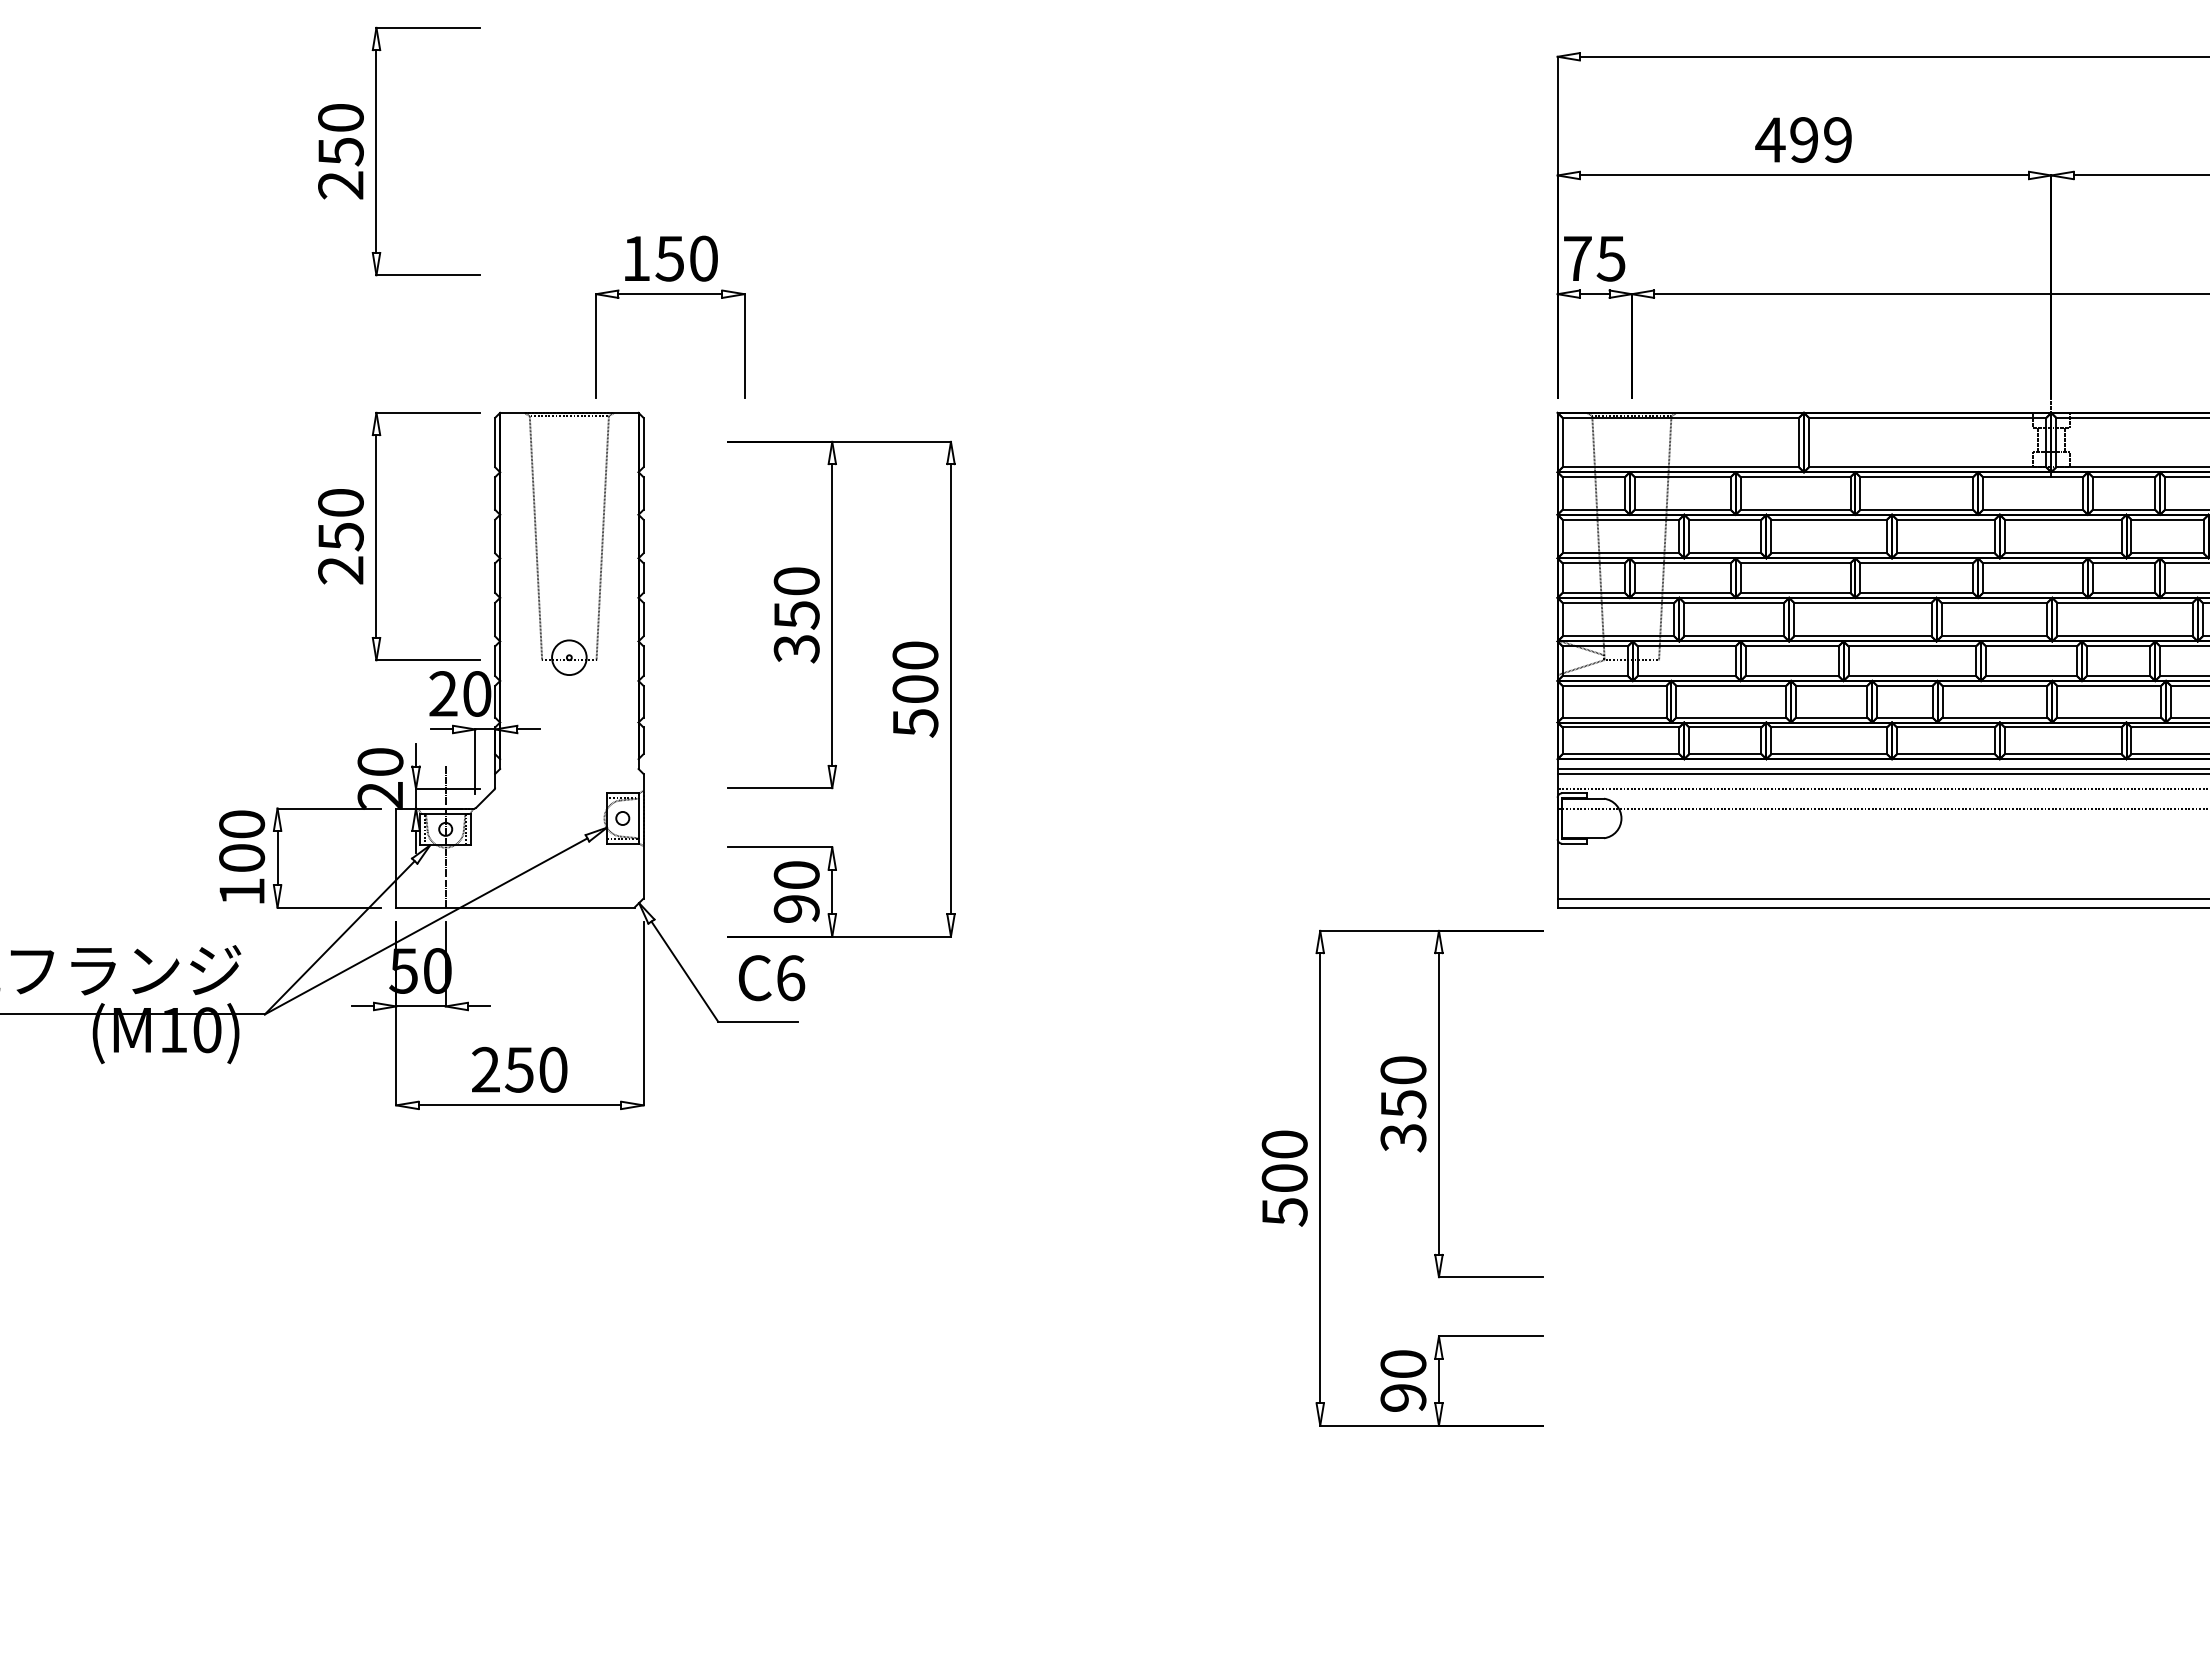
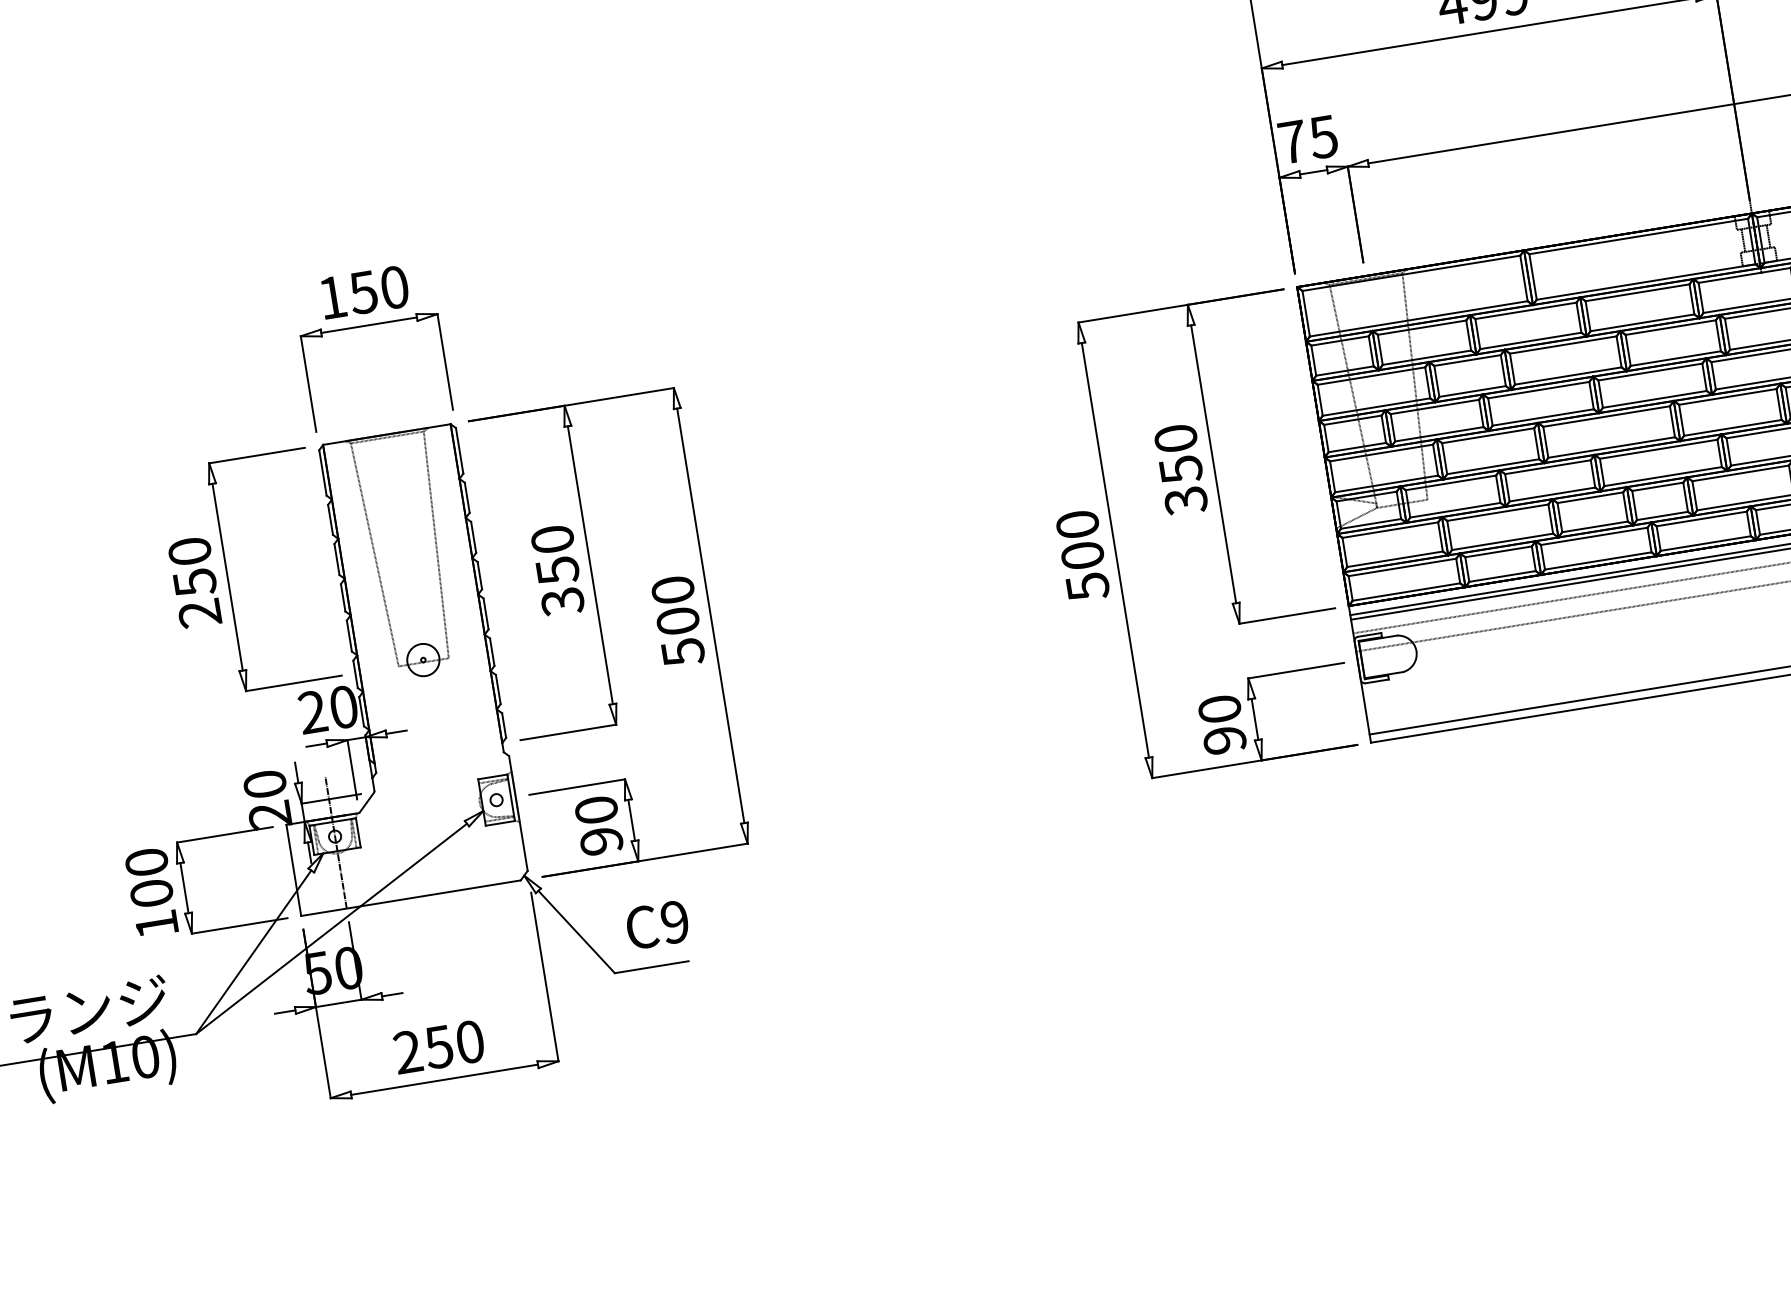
part: (376, 151) -> (170, 222), removed
part: (670, 294) -> (369, 325), moved
part: (832, 688) -> (601, 632), moved
text: (790, 978) -> (674, 922), C6 -> C9
part: (1419, 1152) -> (1202, 511), moved

